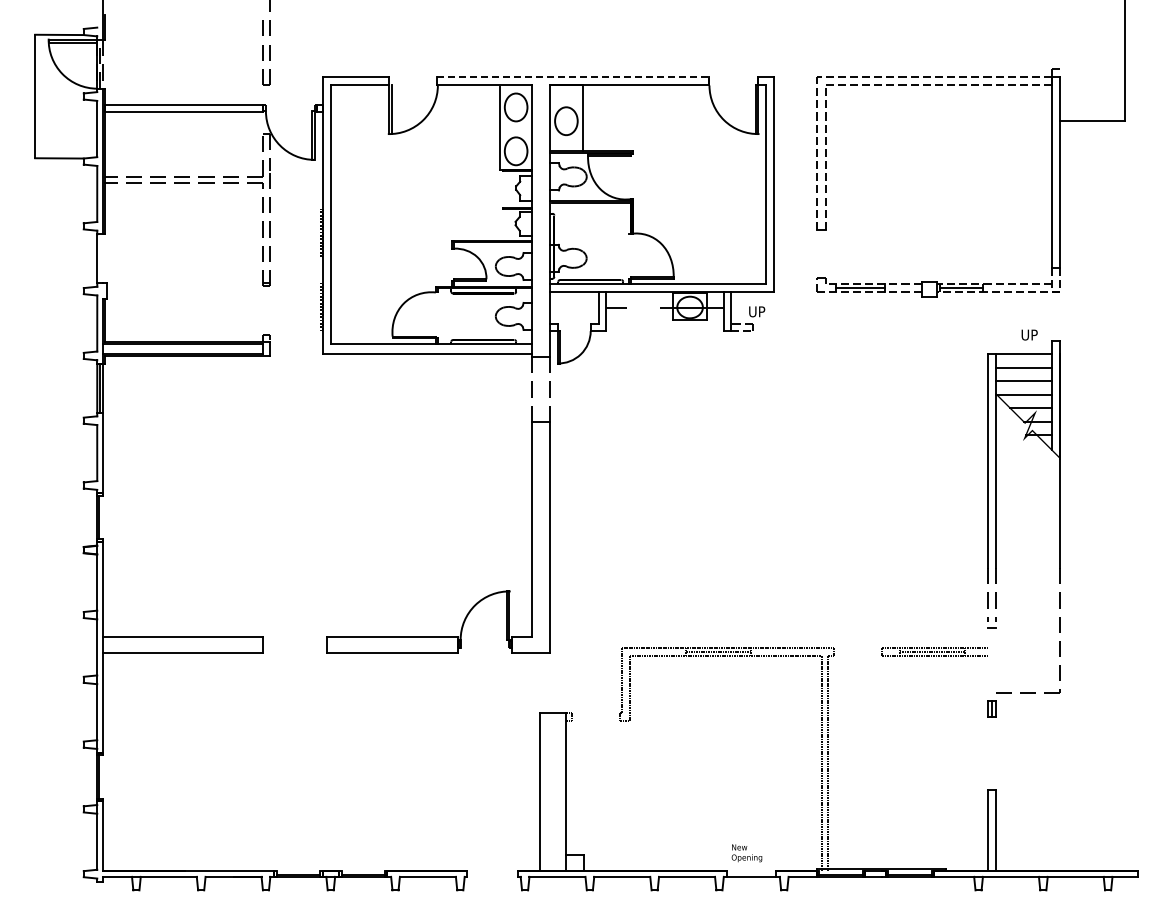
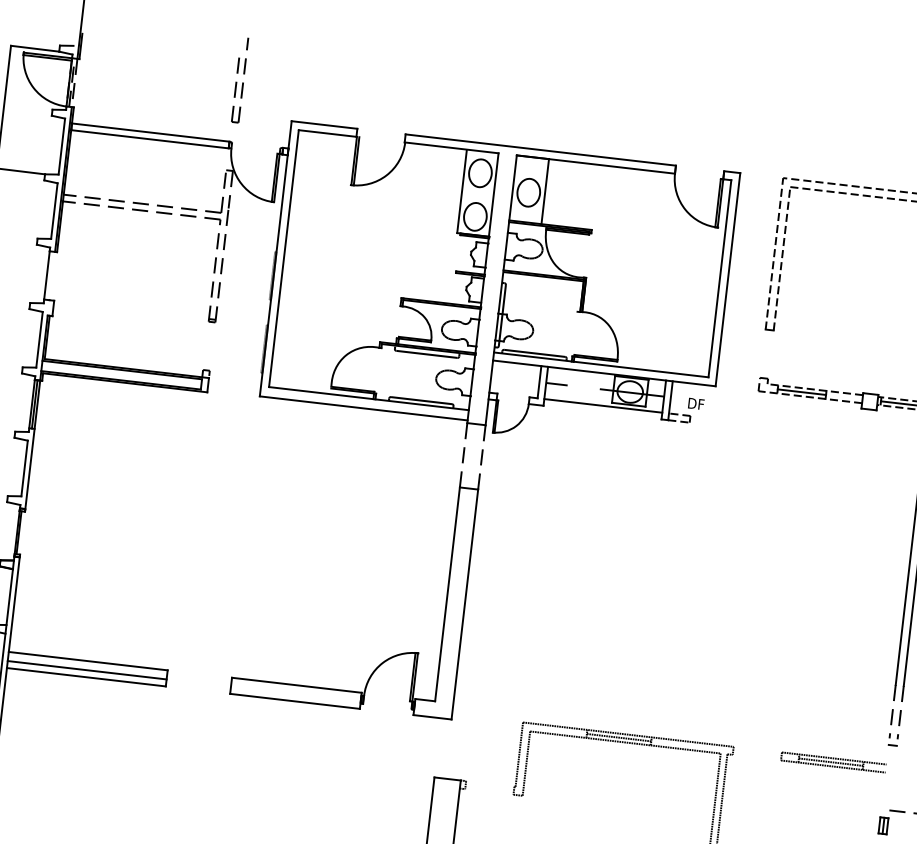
line: (573, 77) -> (540, 150), dashed -> solid
text: (757, 311) -> (696, 403), UP -> DF
line: (664, 324) -> (602, 405), added
line: (182, 646) -> (87, 670), added

